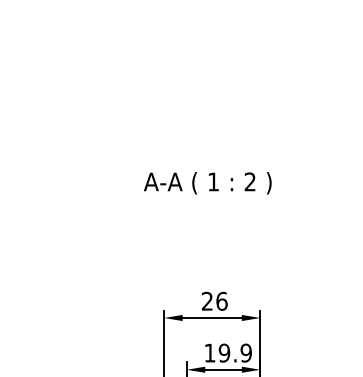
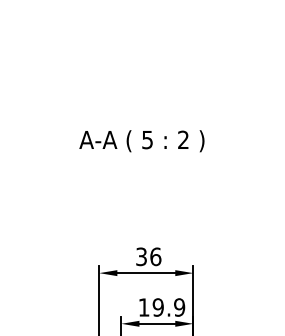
text: (213, 181) -> (147, 139), 1 -> 5
text: (207, 301) -> (141, 256), 26 -> 36

